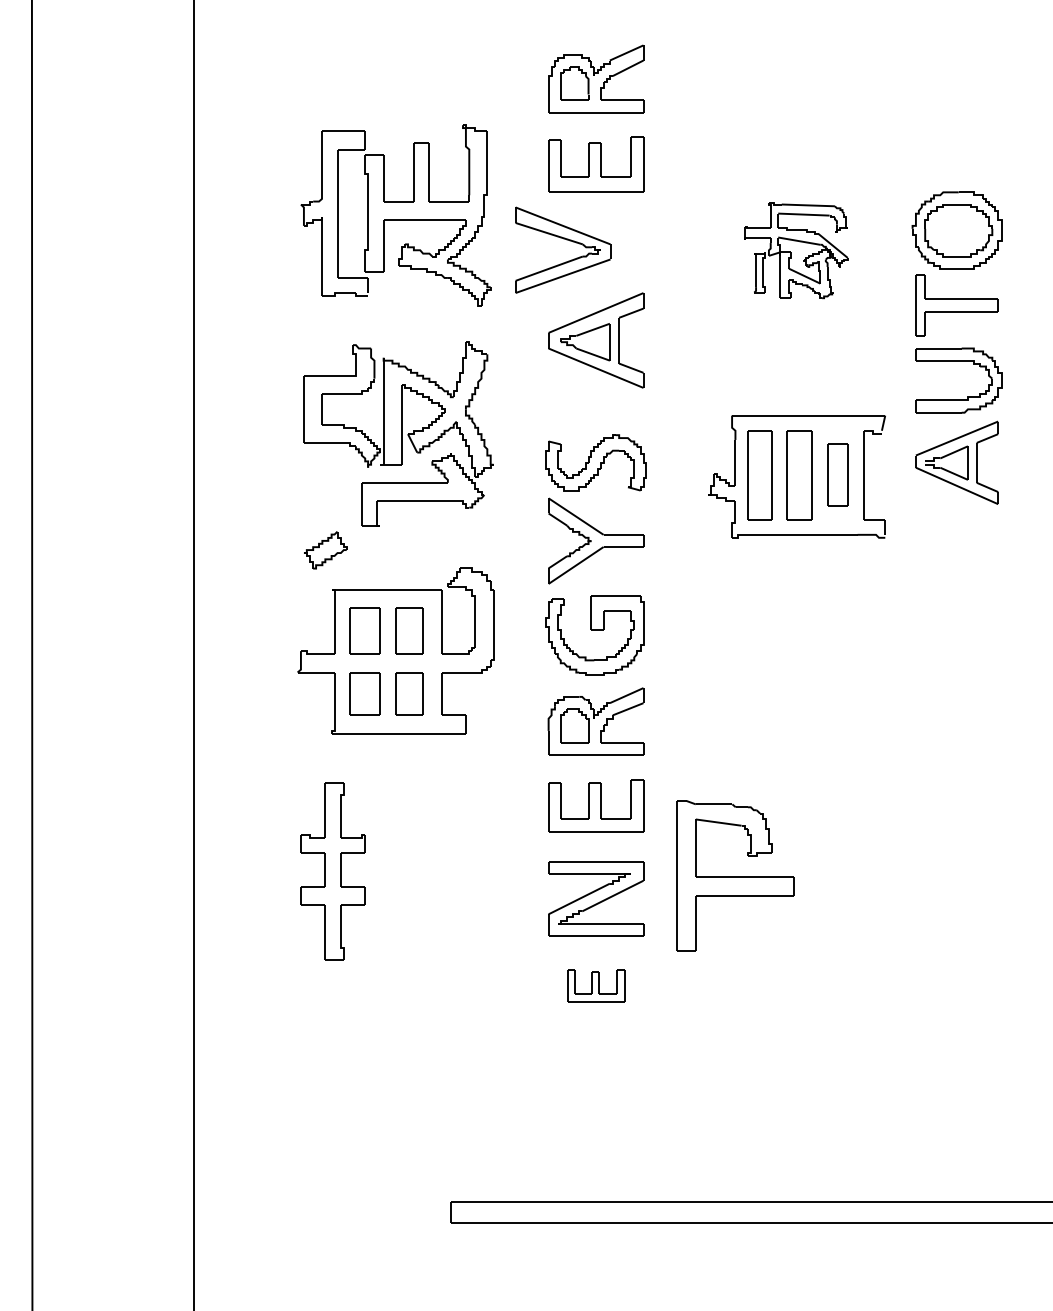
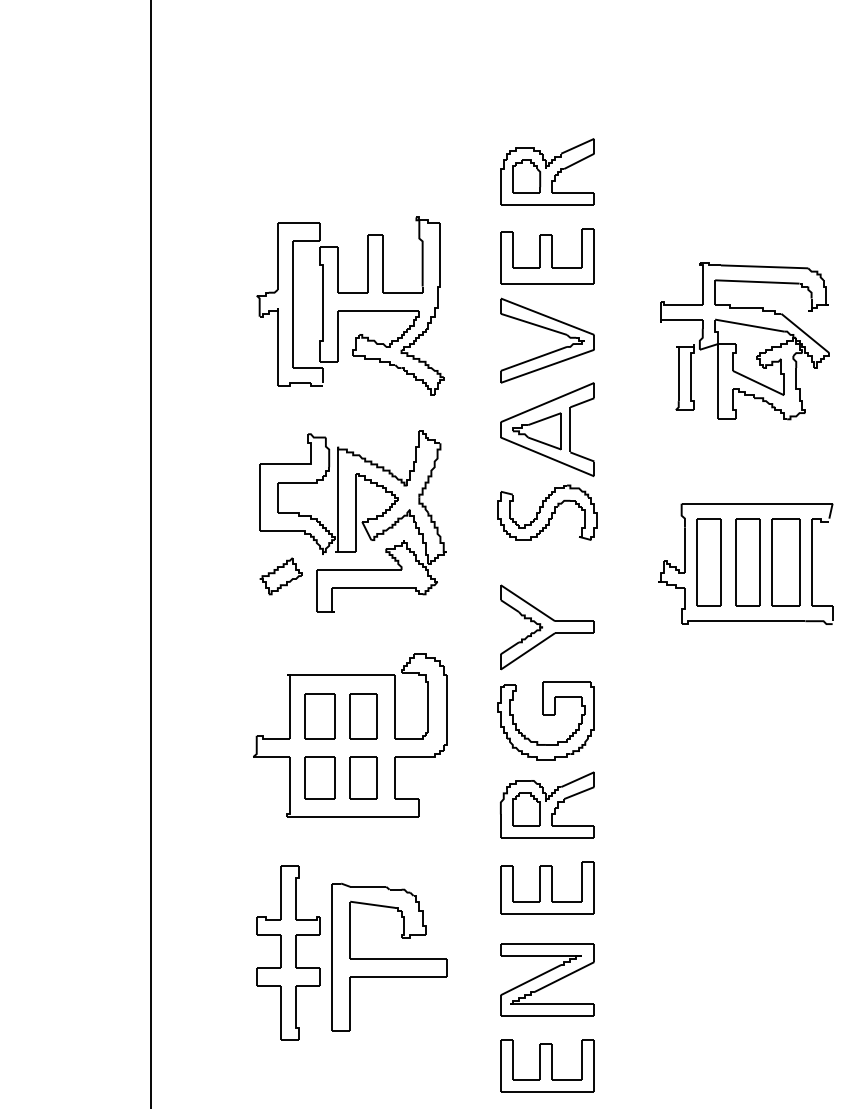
part: (566, 240) -> (550, 331), moved
part: (796, 250) -> (745, 340), size x1.67
part: (595, 462) -> (547, 512), moved
part: (837, 475) -> (785, 562), size x1.43
part: (325, 550) -> (280, 576), moved
part: (735, 875) -> (389, 956), moved
part: (596, 985) -> (548, 1065), size x1.67

